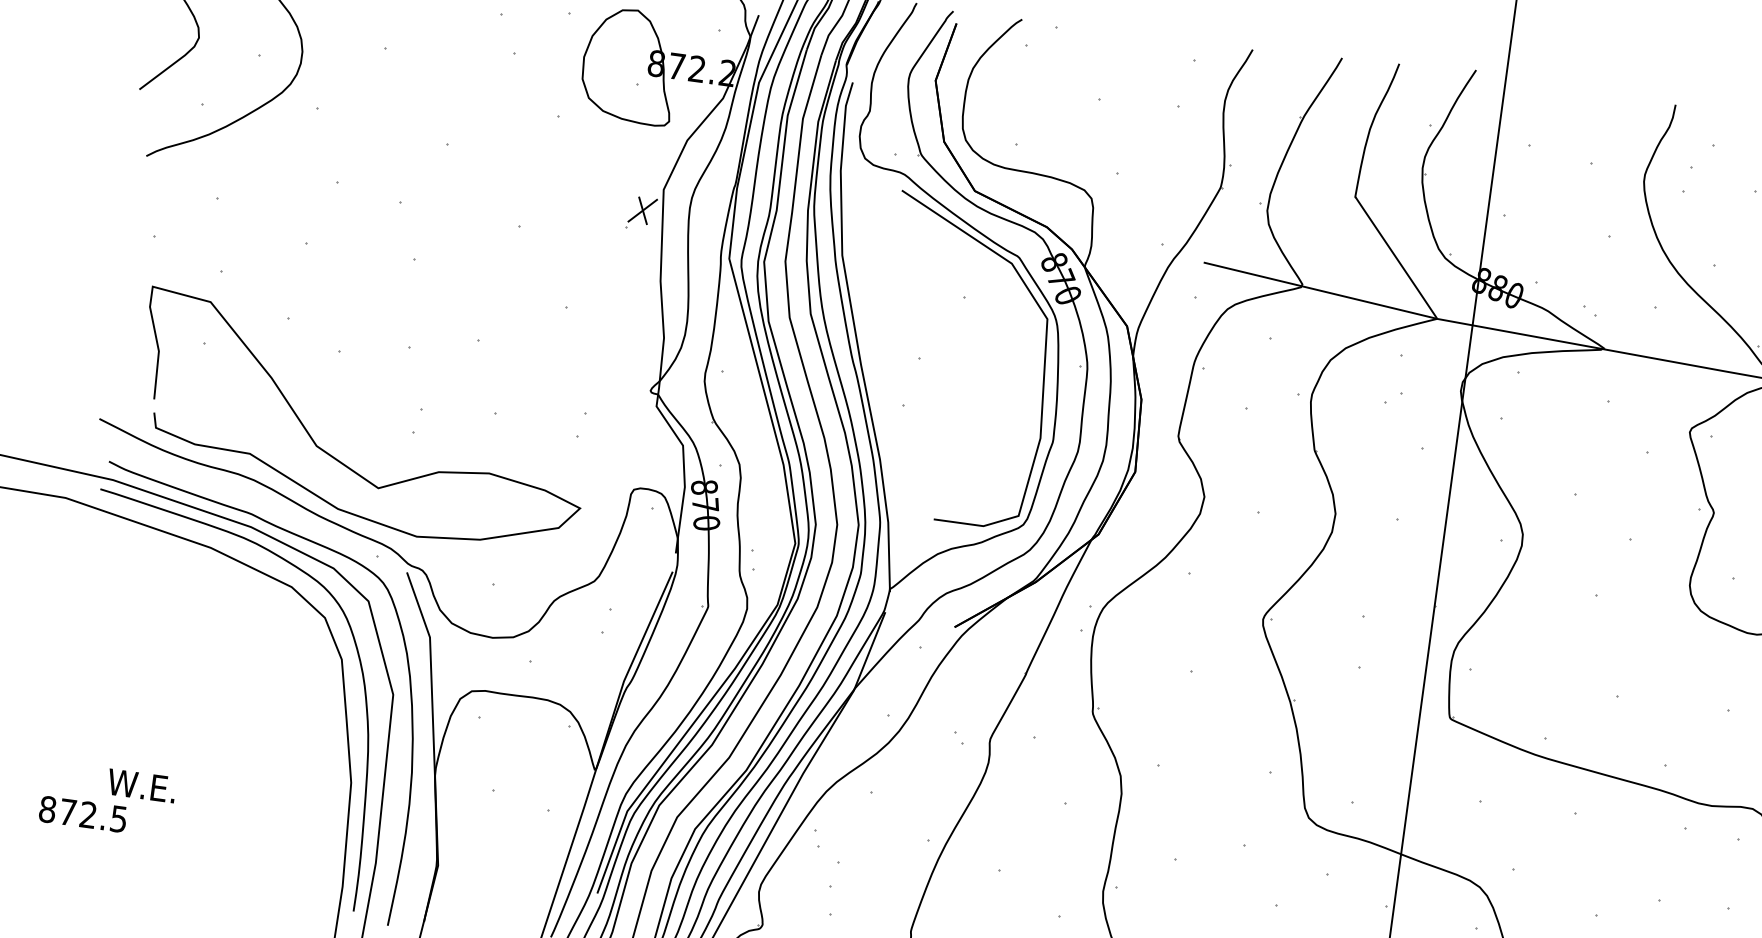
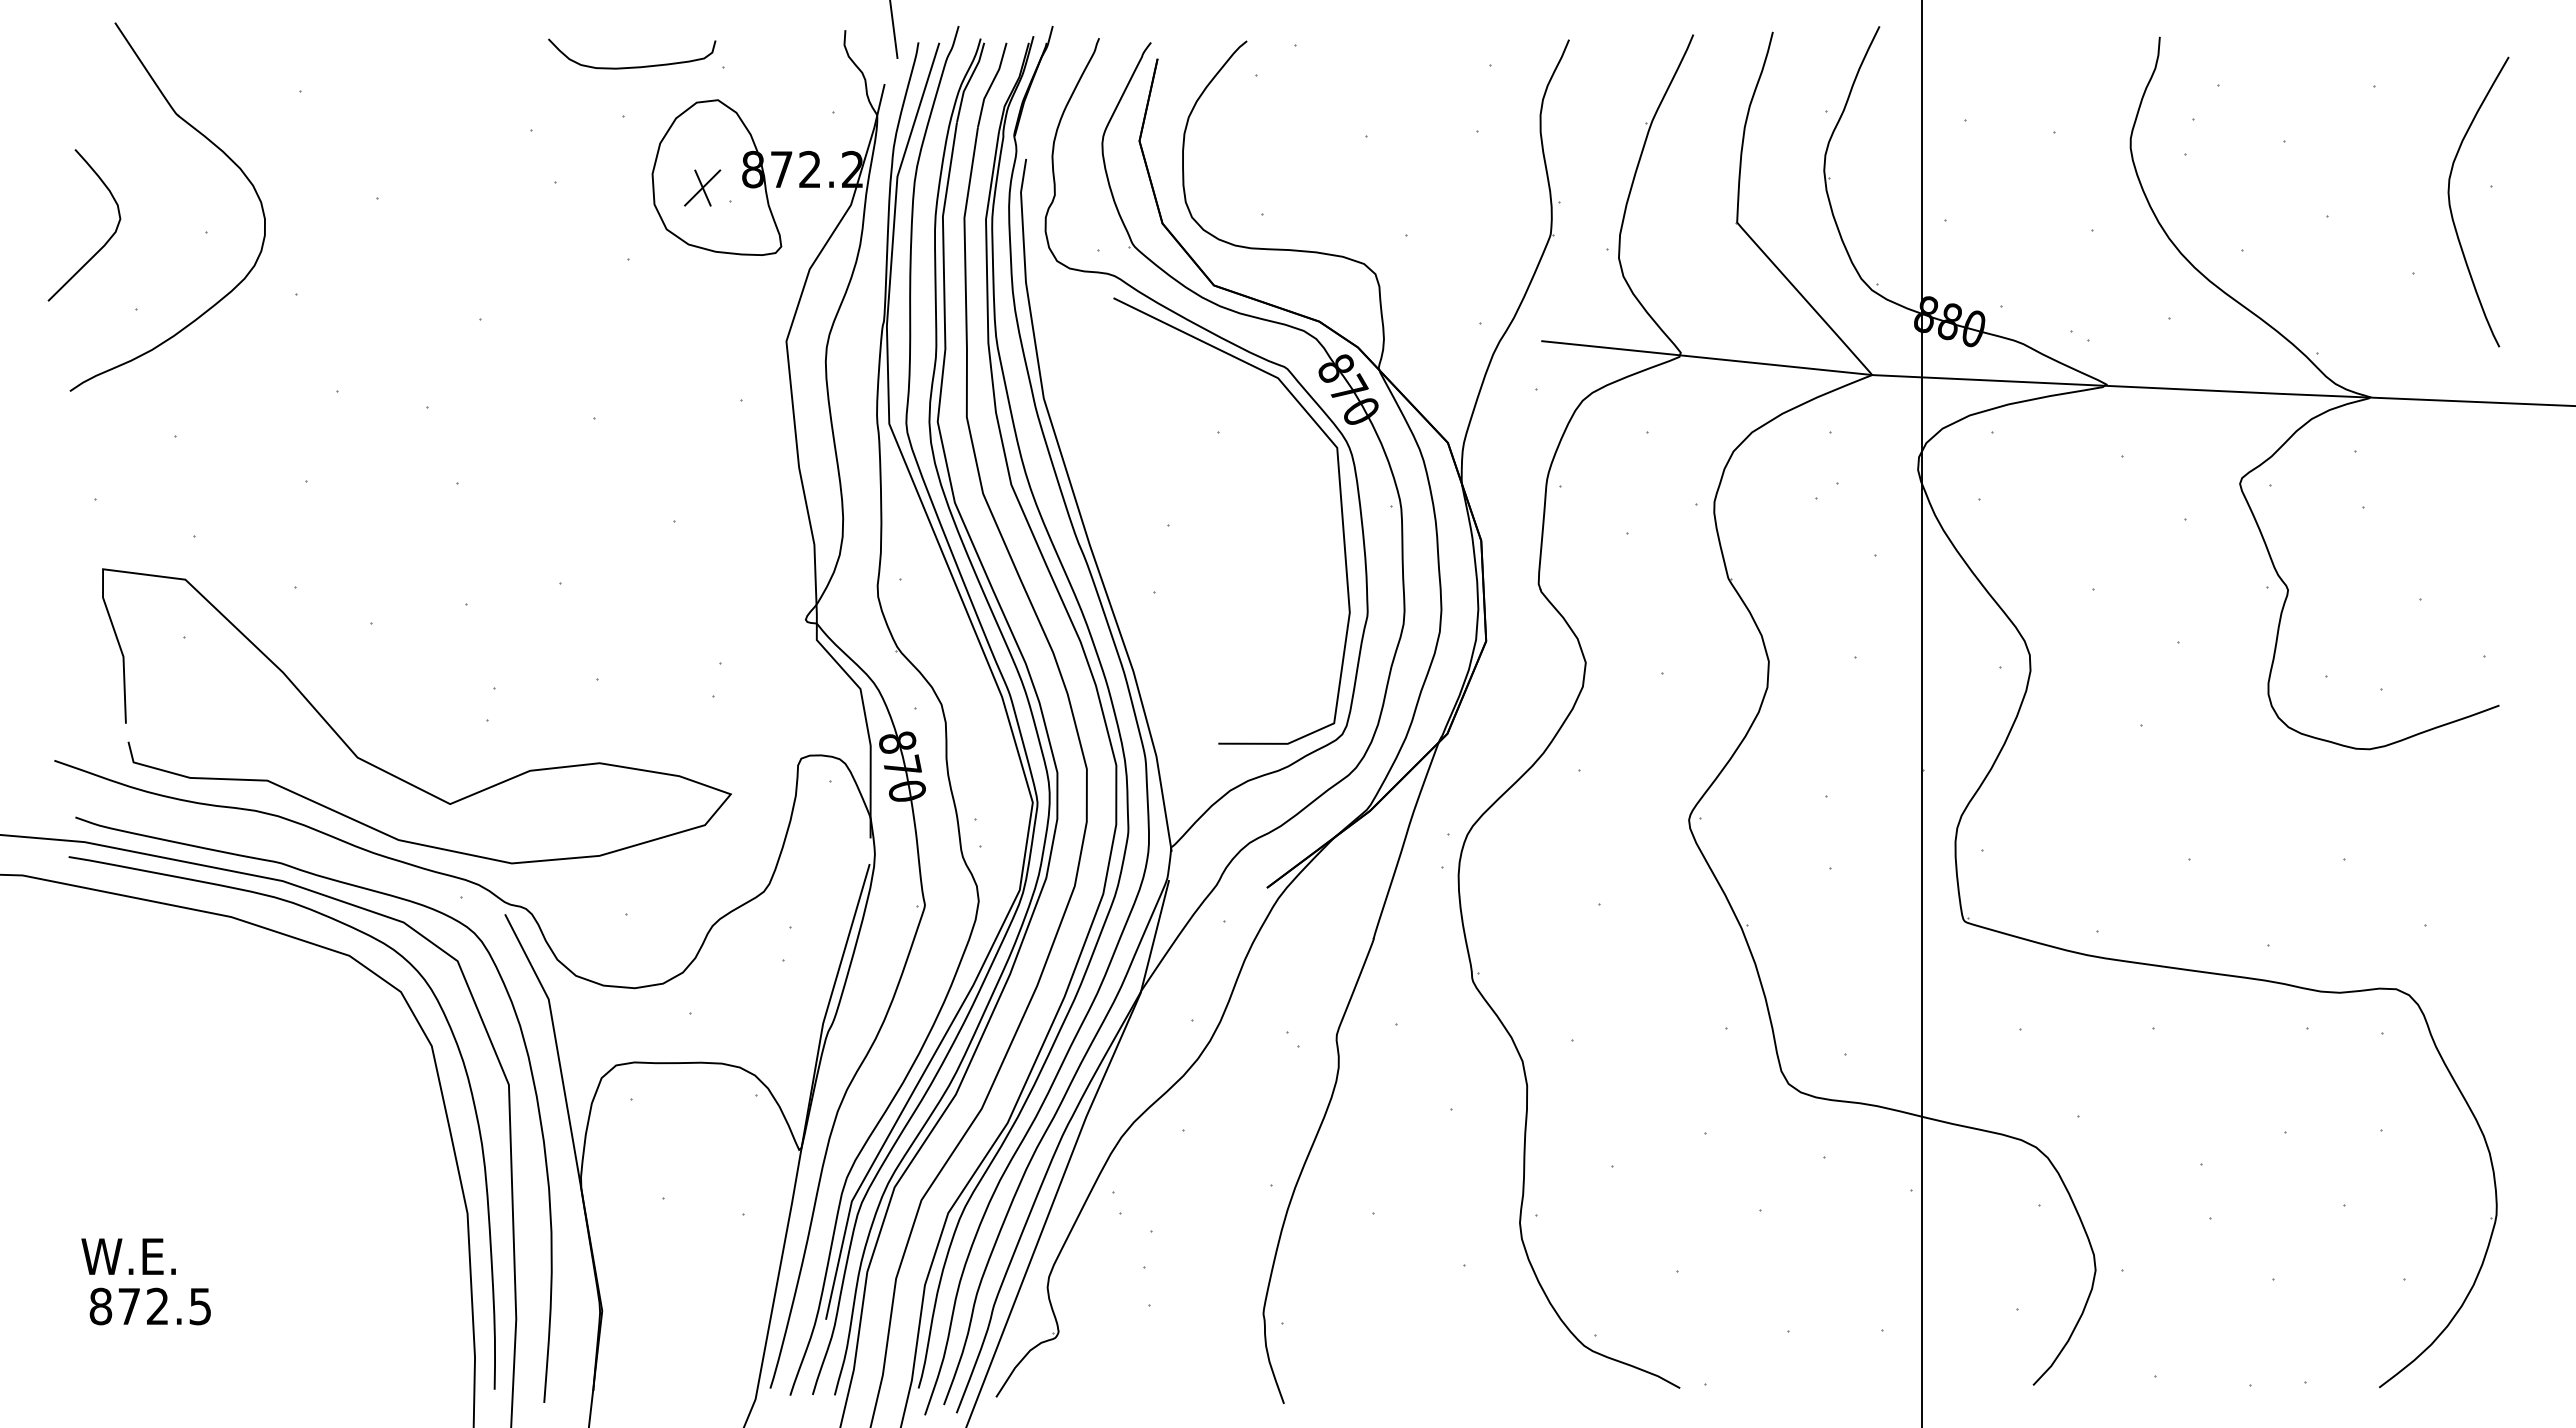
part: (642, 210) -> (702, 187), moved
text: (141, 785) -> (128, 1256), moved
text: (82, 814) -> (149, 1306), moved

